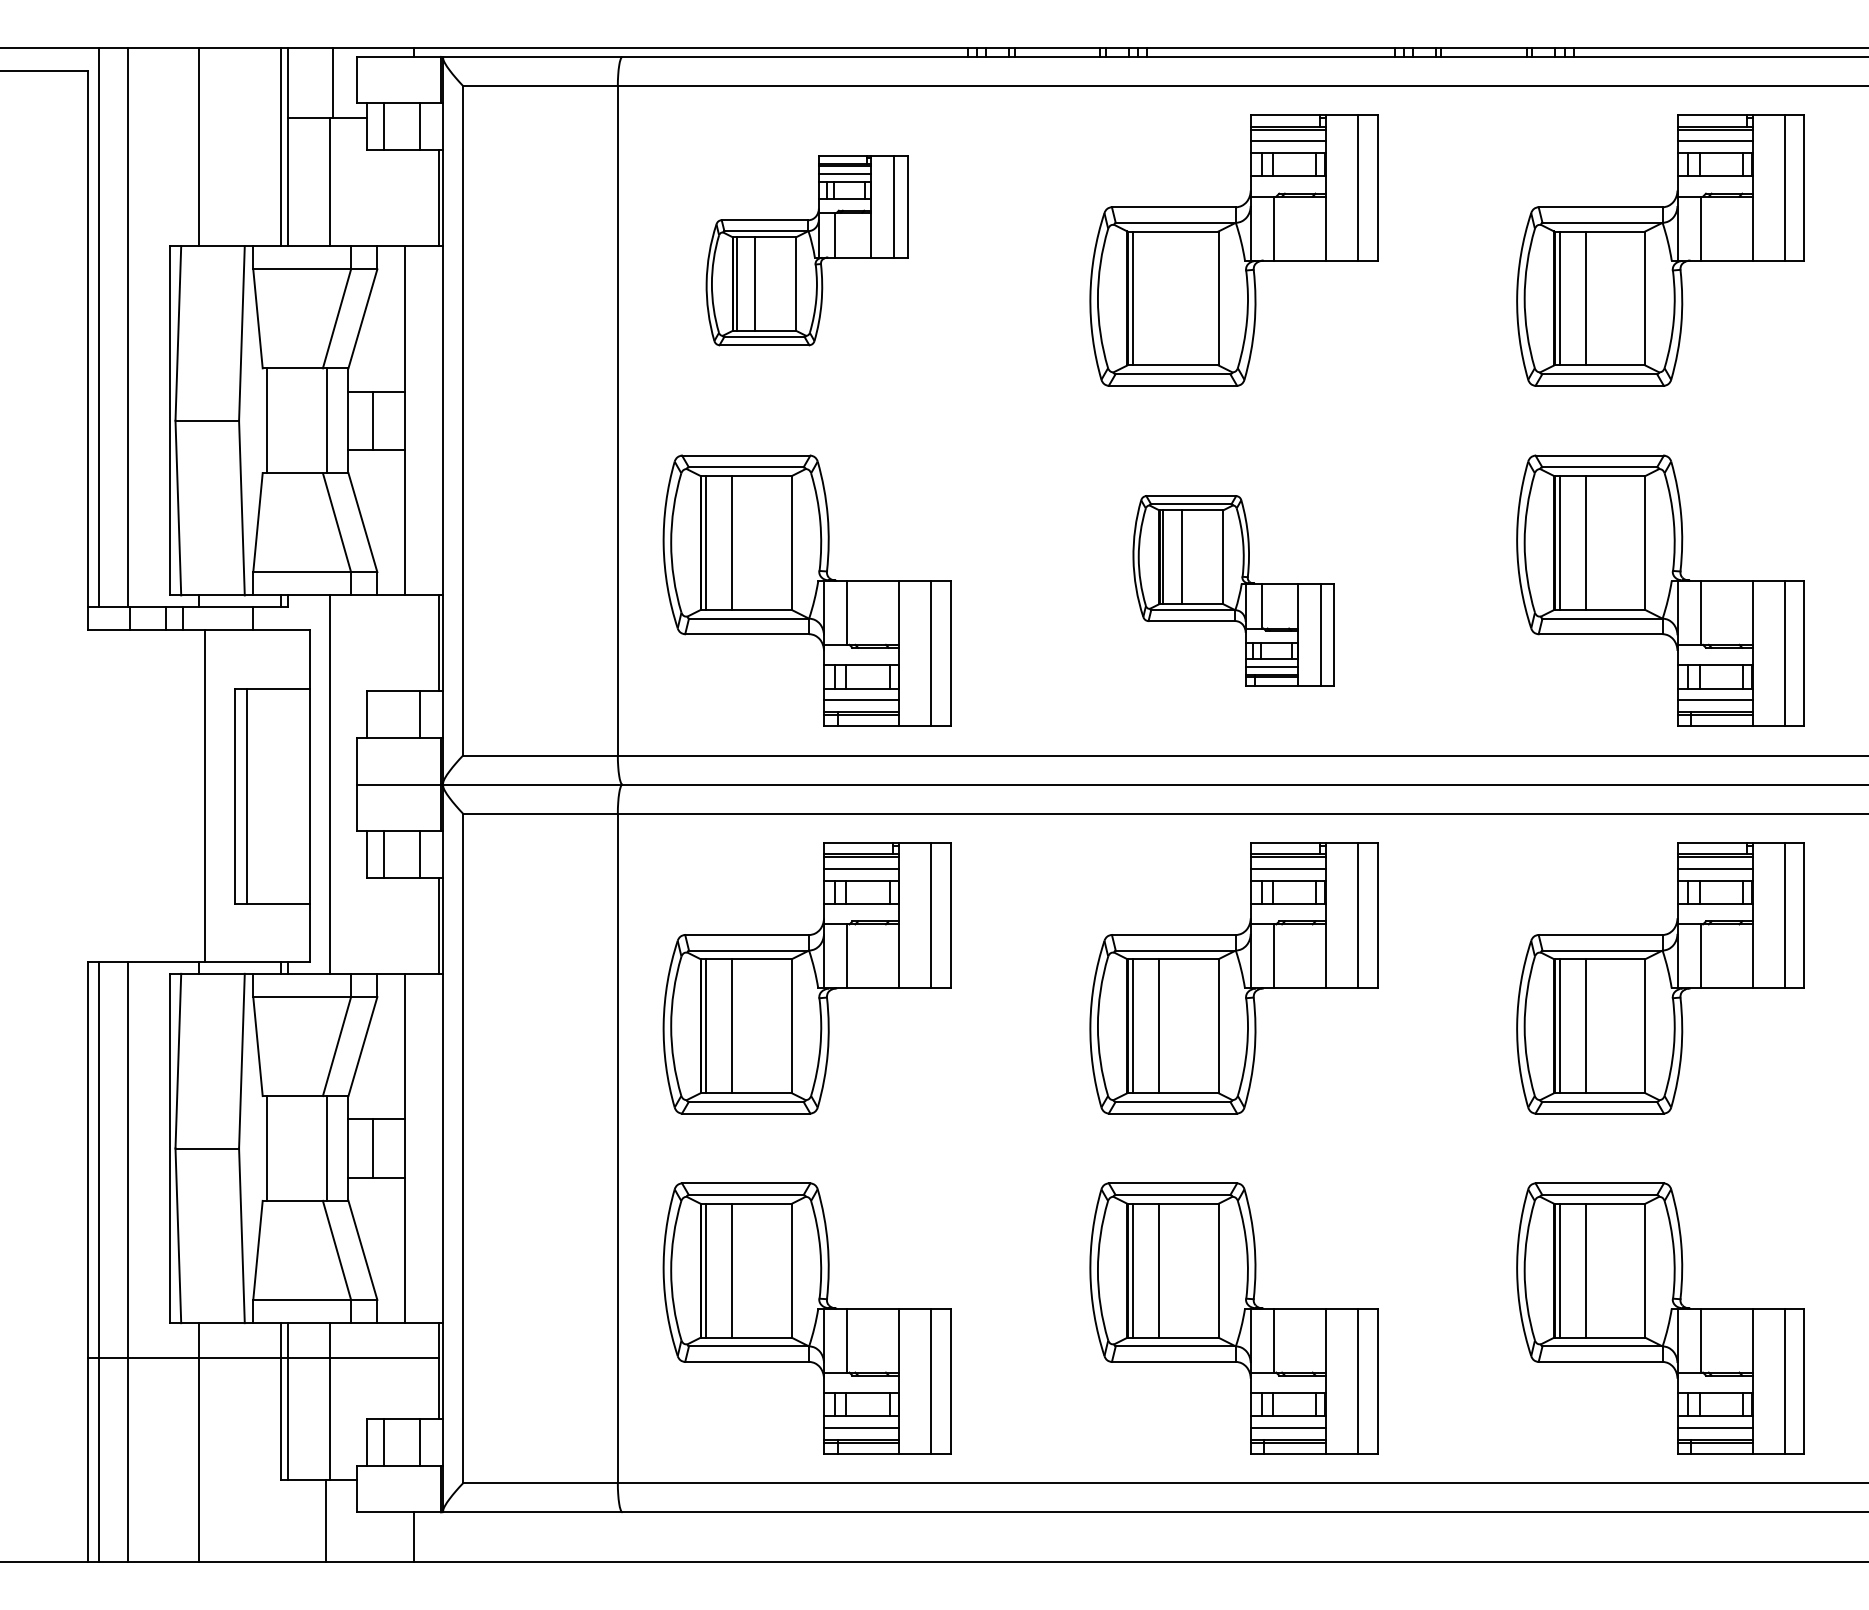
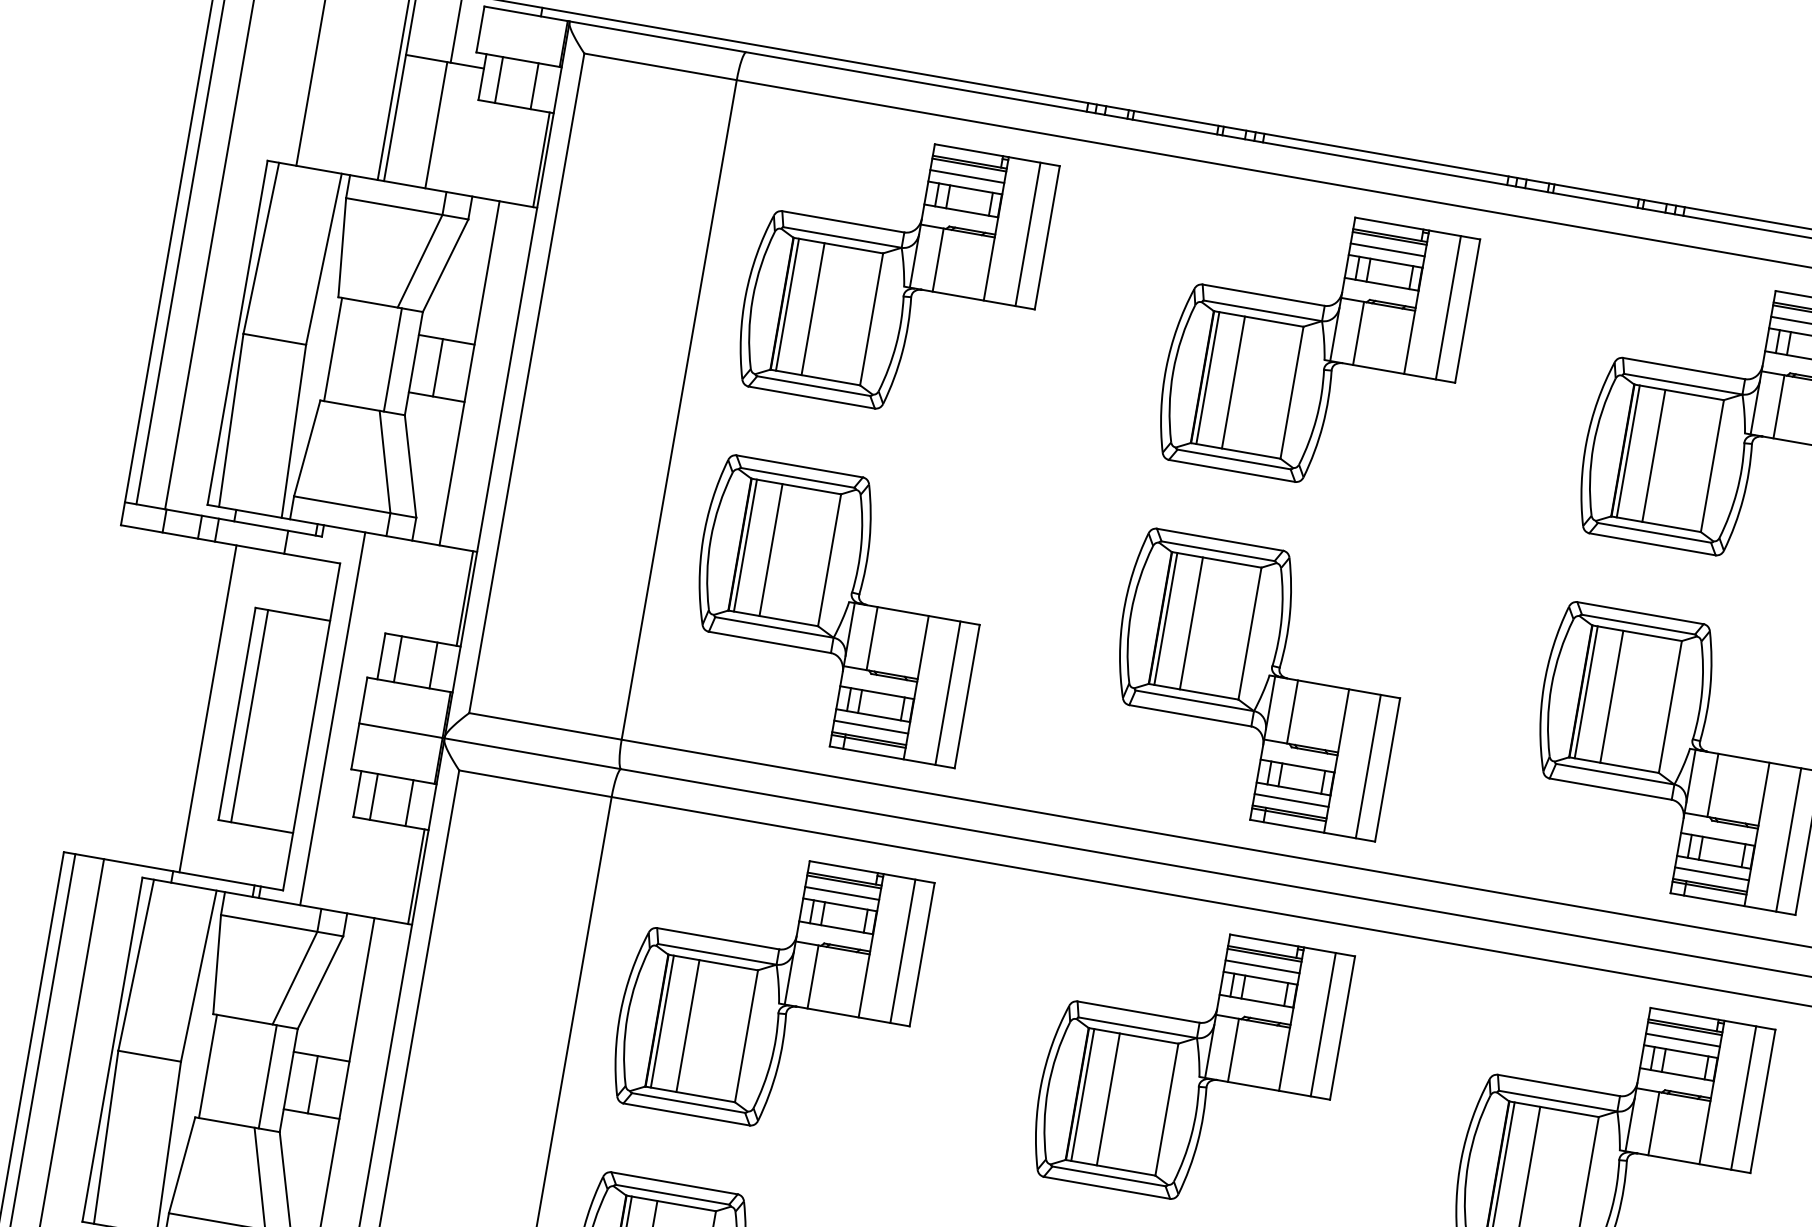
part: (806, 250) -> (894, 274), size x1.43
line: (1159, 298) -> (1233, 382), added
part: (1233, 590) -> (1256, 682), size x1.43
line: (383, 714) -> (397, 658), added

